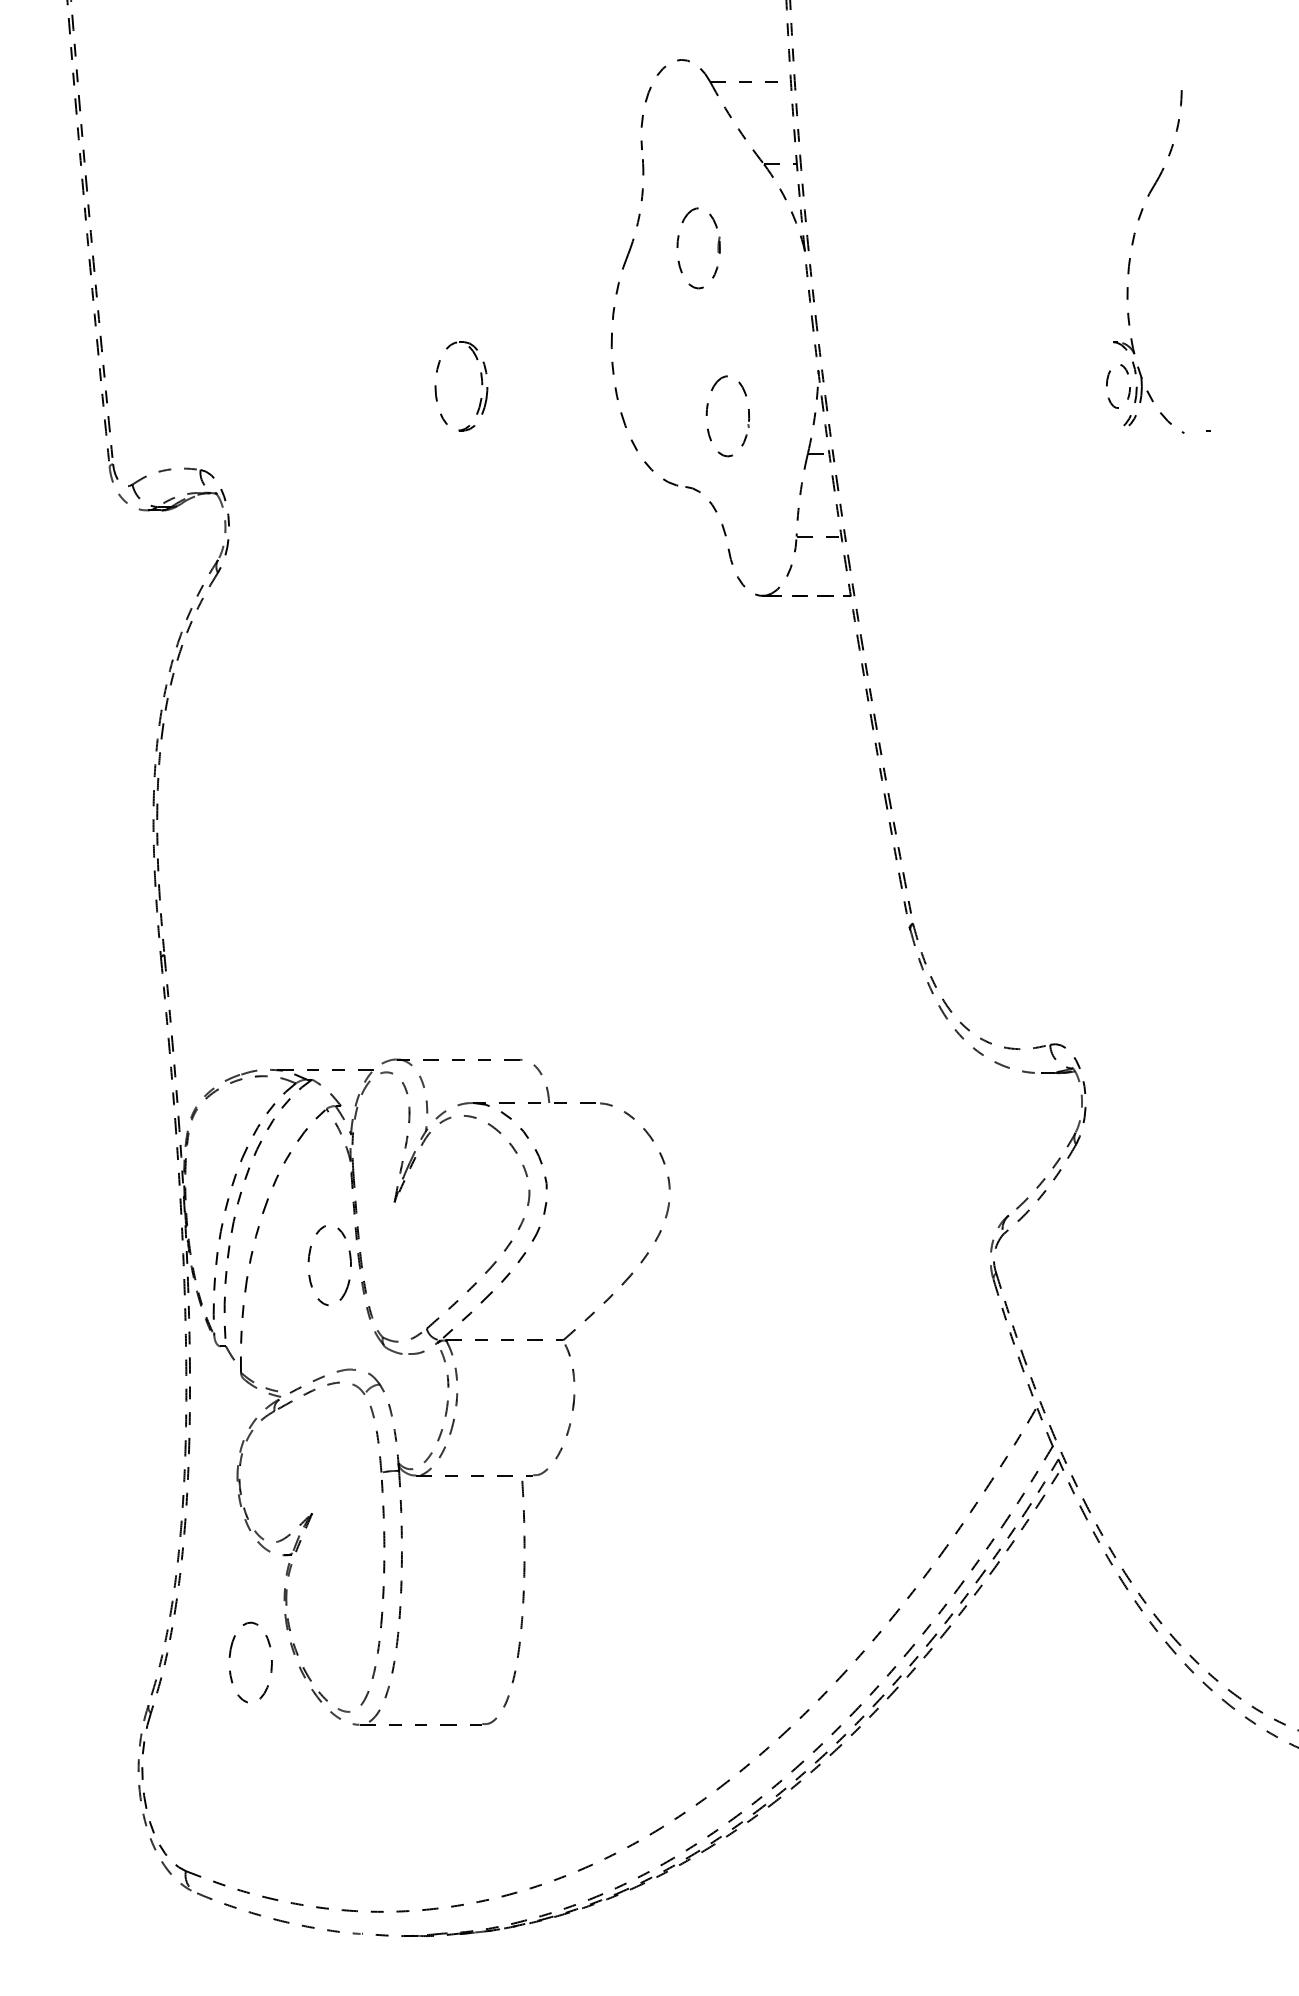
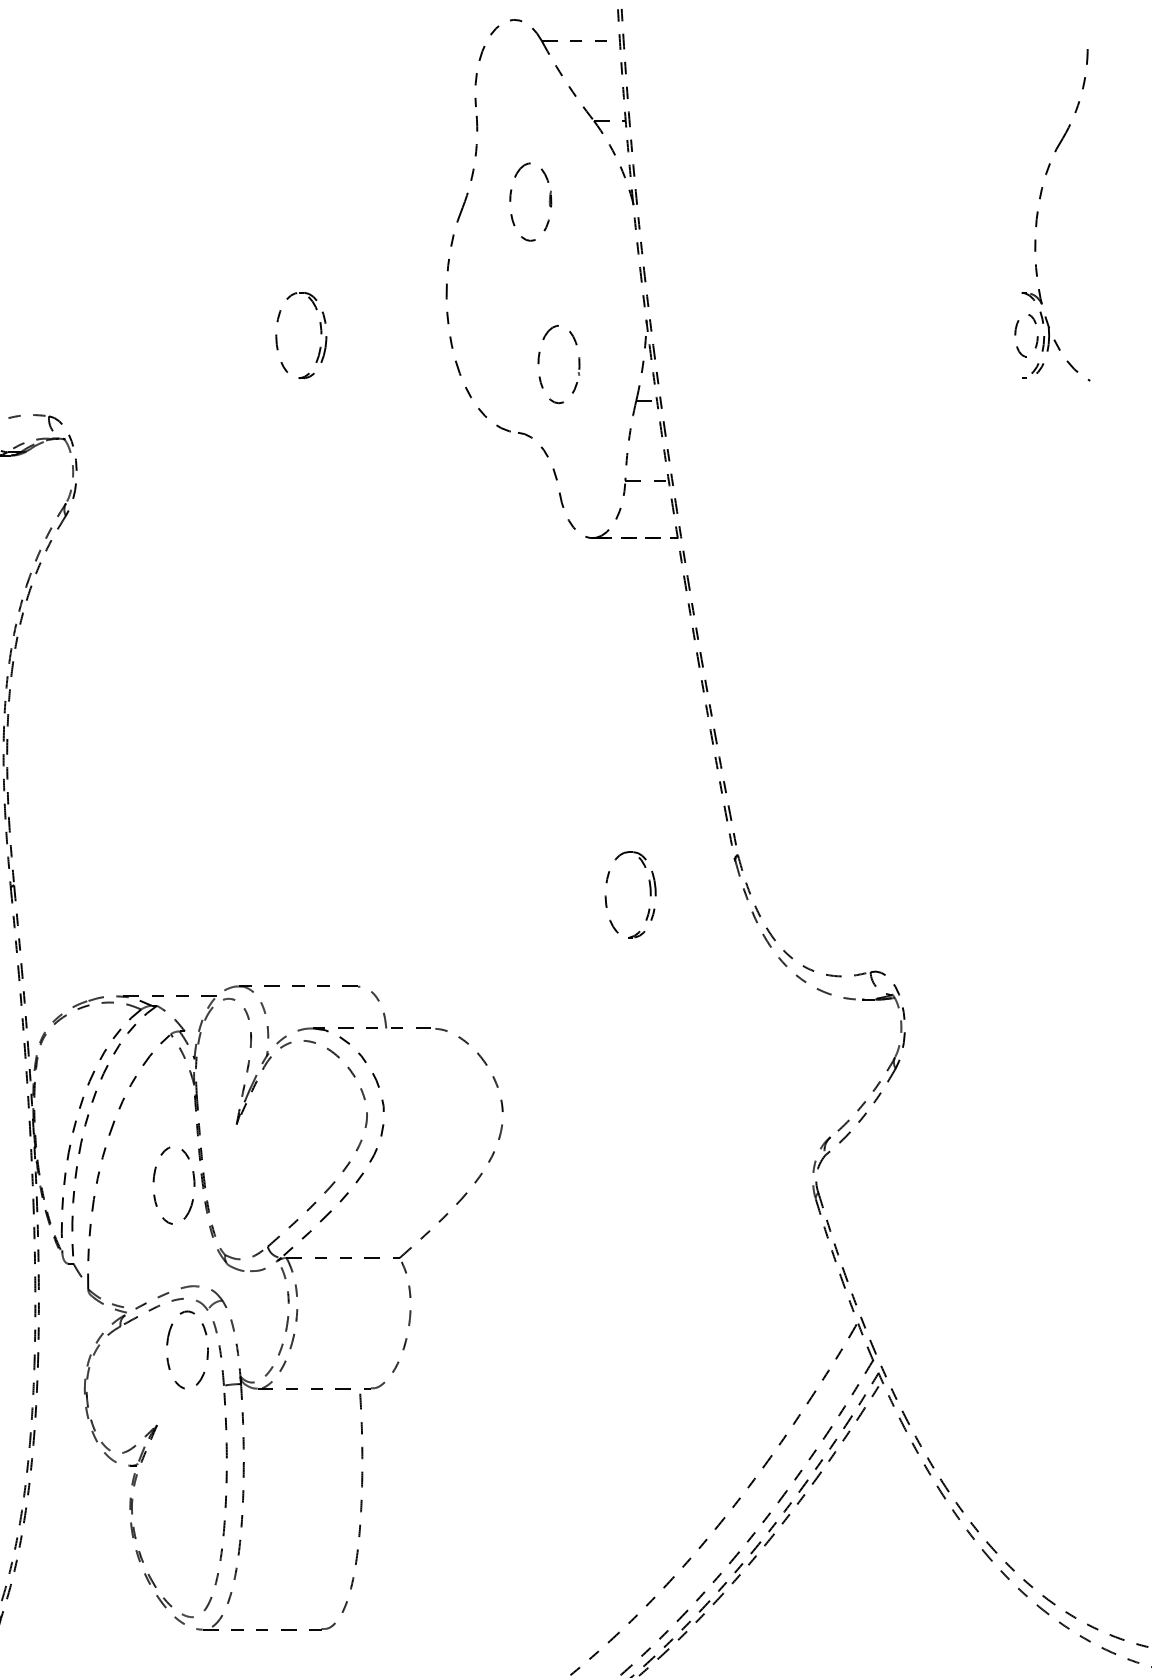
part: (1130, 261) -> (1038, 214), moved
part: (821, 963) -> (649, 893), added
part: (270, 1666) -> (206, 1353), moved

